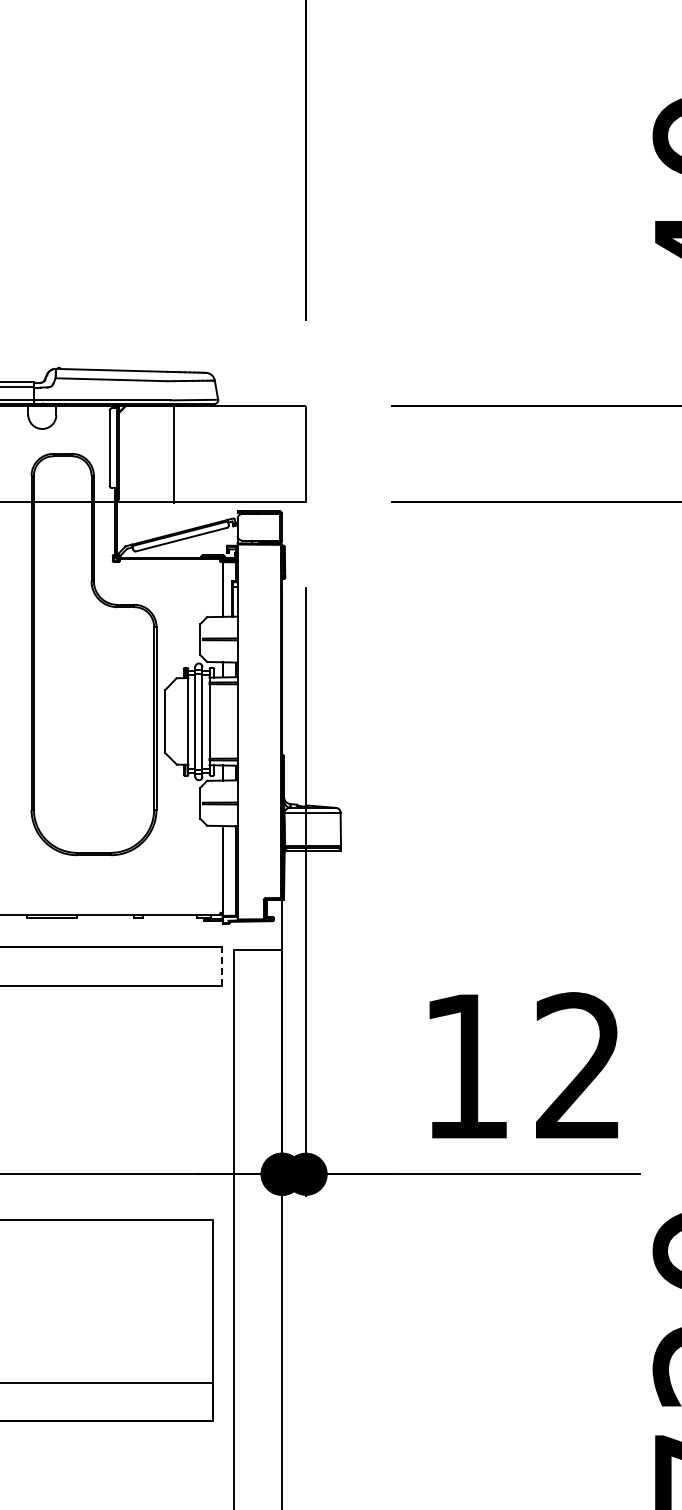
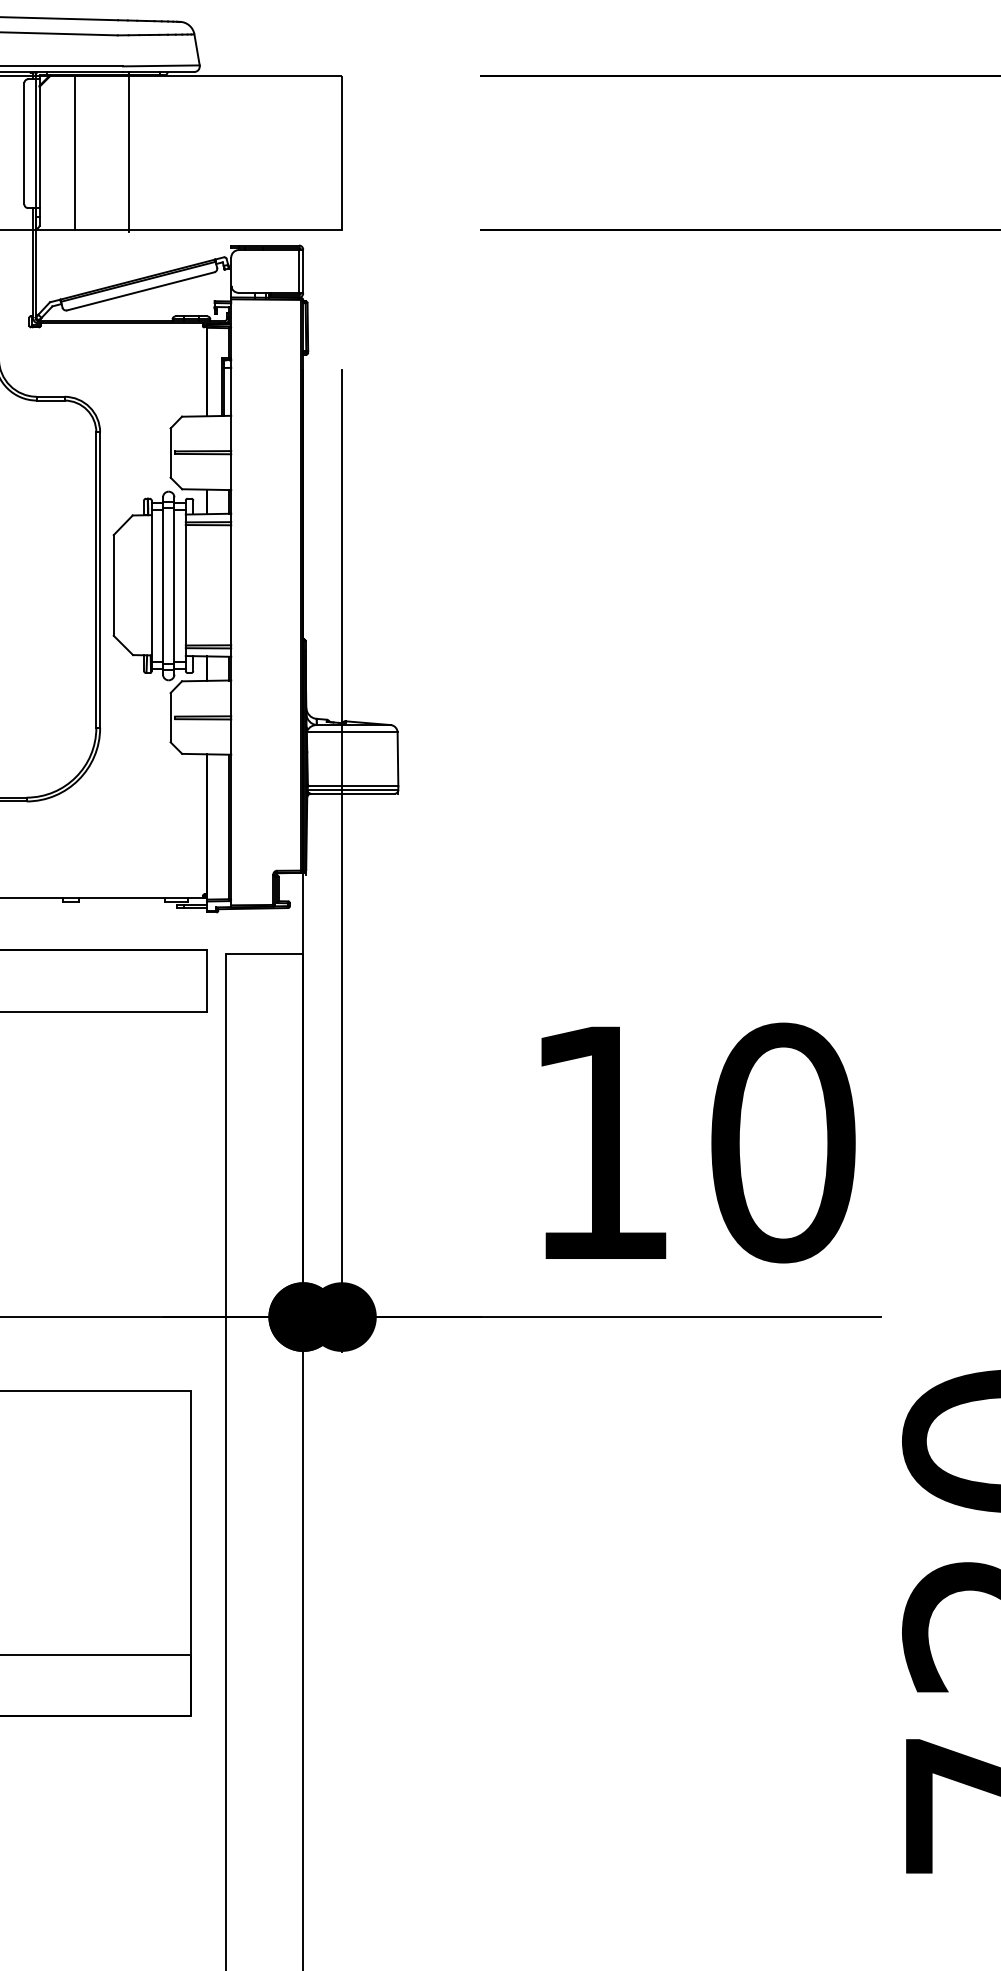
line: (140, 453) -> (74, 152), added
line: (222, 965) -> (206, 979), dashed -> solid
text: (578, 1066) -> (782, 1142), 12 -> 10

